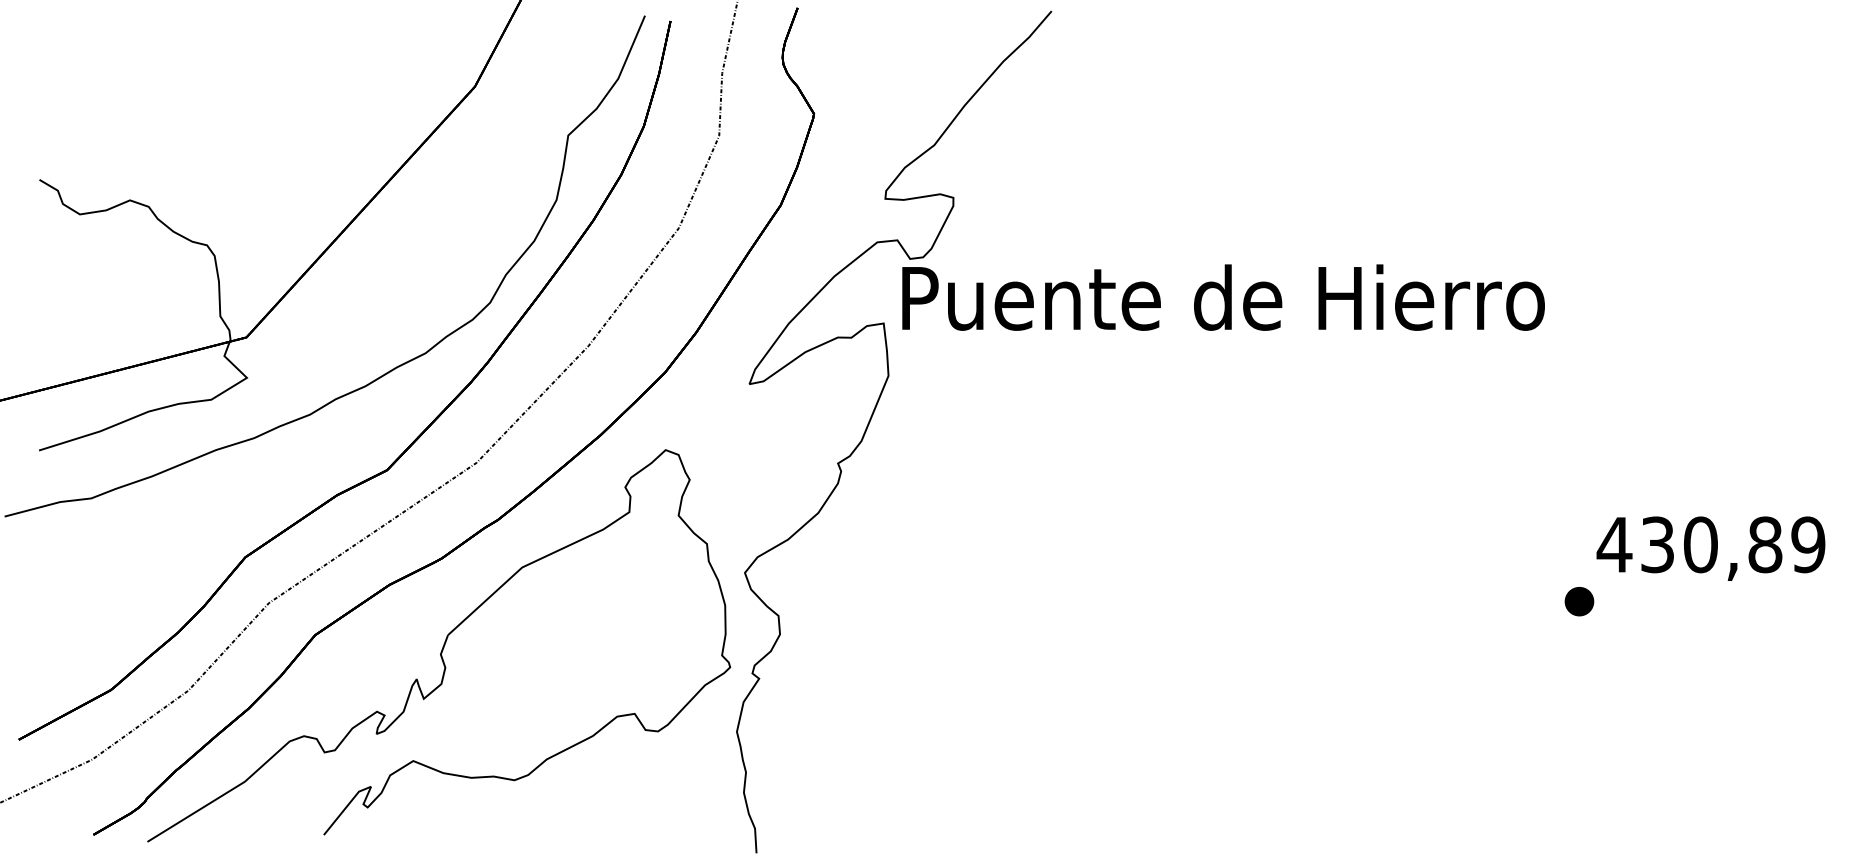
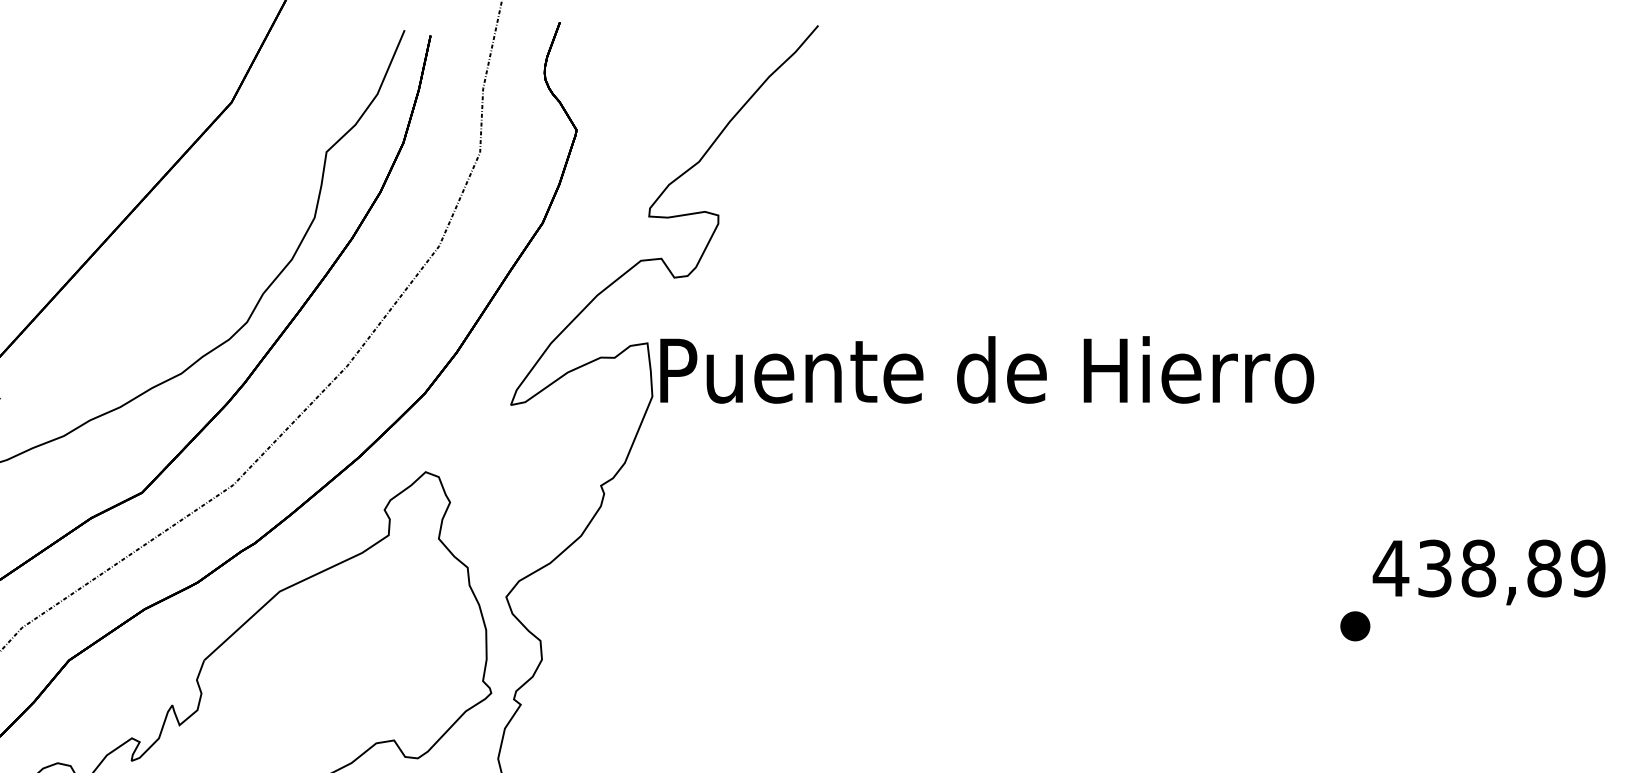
text: (1223, 297) -> (987, 369), moved
text: (1700, 544) -> (1478, 568), 430,89 -> 438,89

